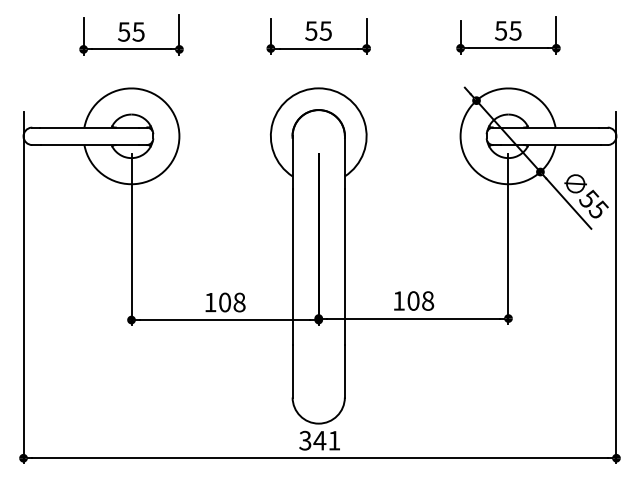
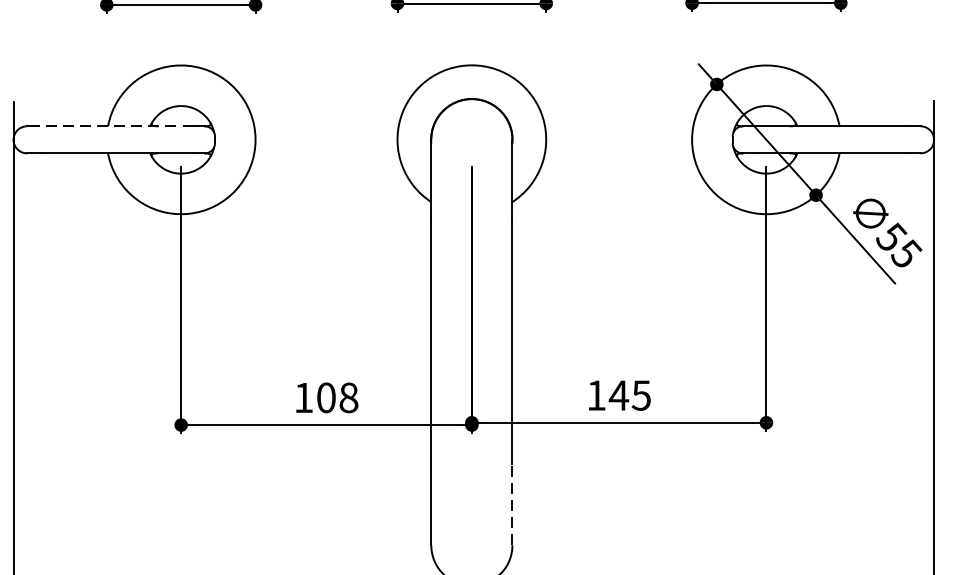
line: (89, 127) -> (115, 126), solid -> dashed
text: (420, 300) -> (629, 394), 108 -> 145
line: (344, 370) -> (511, 503), solid -> dashed

